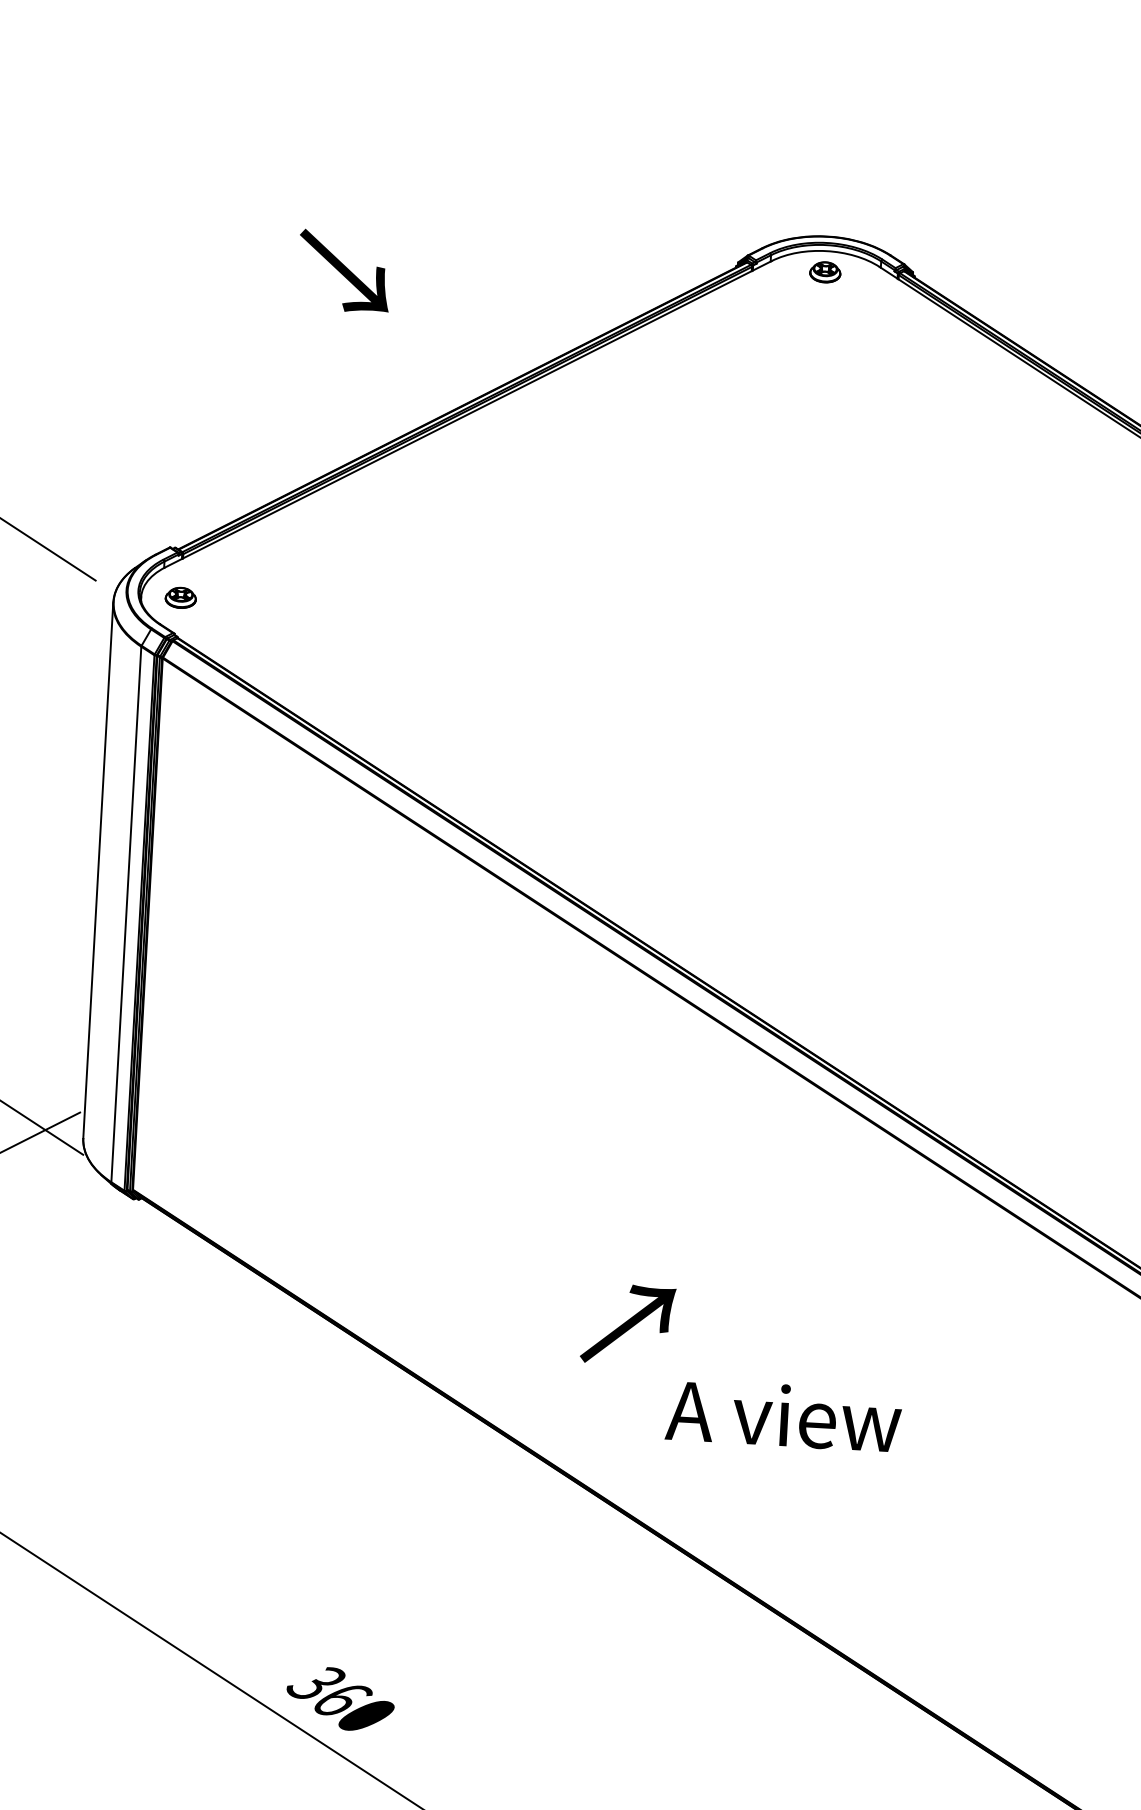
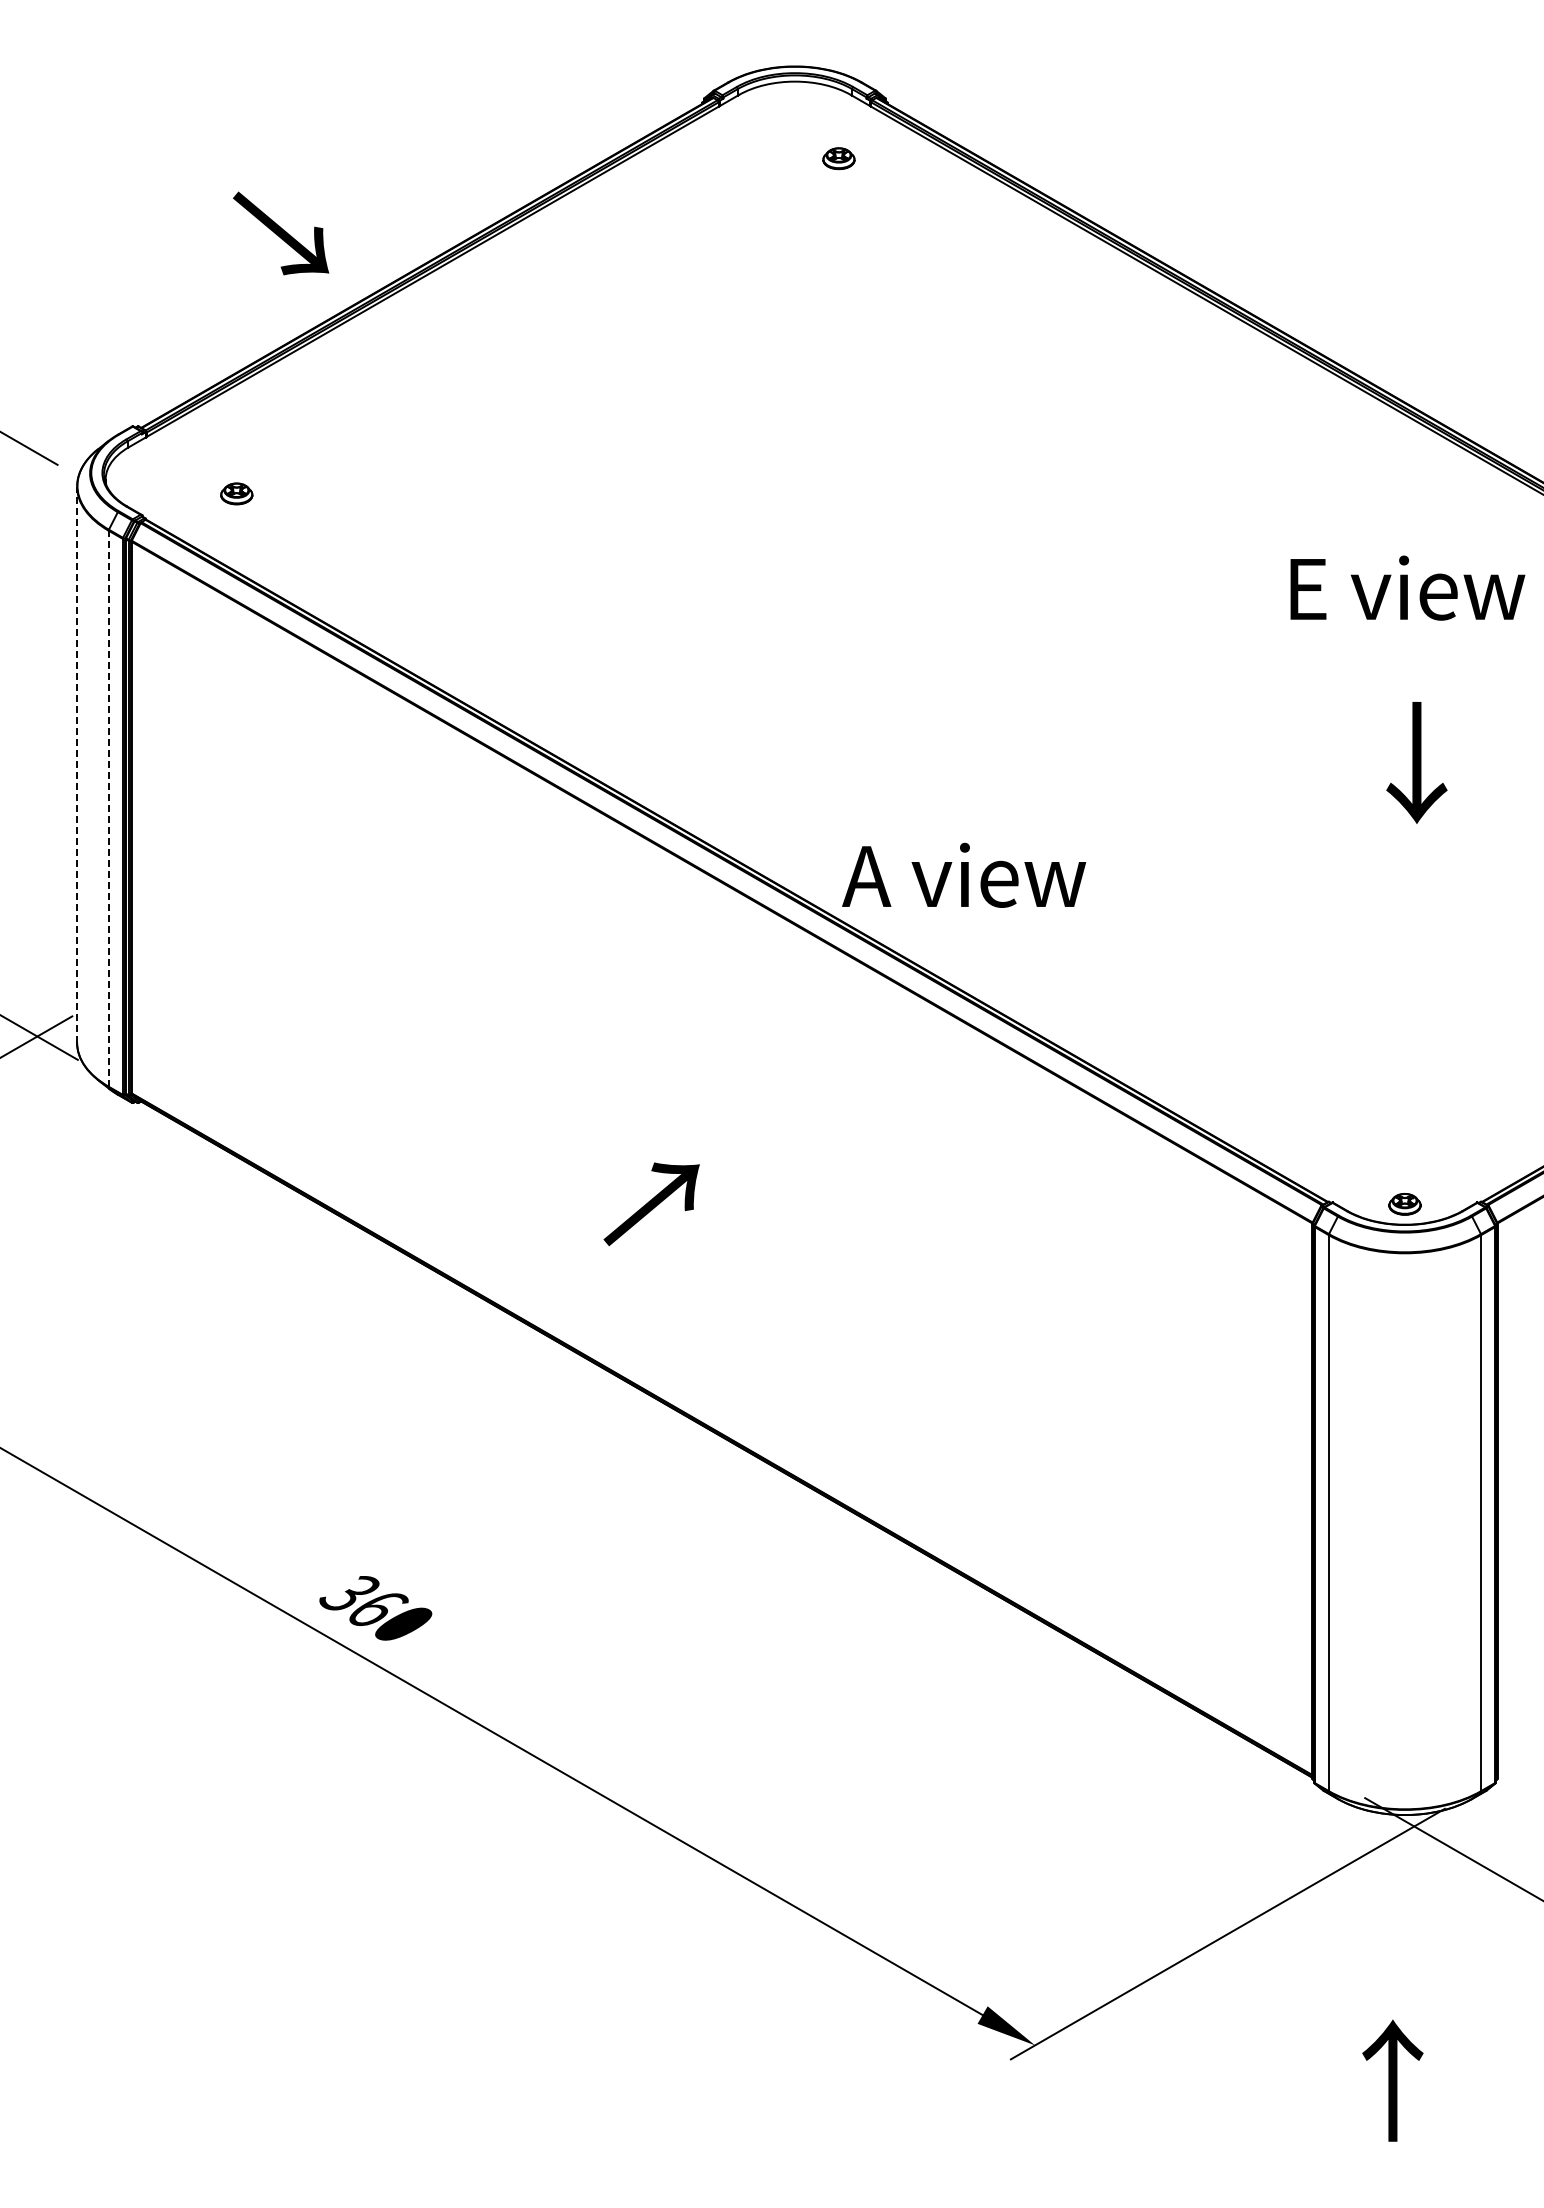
text: (344, 271) -> (281, 233), moved
part: (824, 272) -> (838, 158), moved
part: (180, 597) -> (236, 493), moved
line: (98, 870) -> (77, 764), solid -> dashed
line: (126, 914) -> (108, 808), solid -> dashed
text: (784, 1414) -> (964, 874), moved

